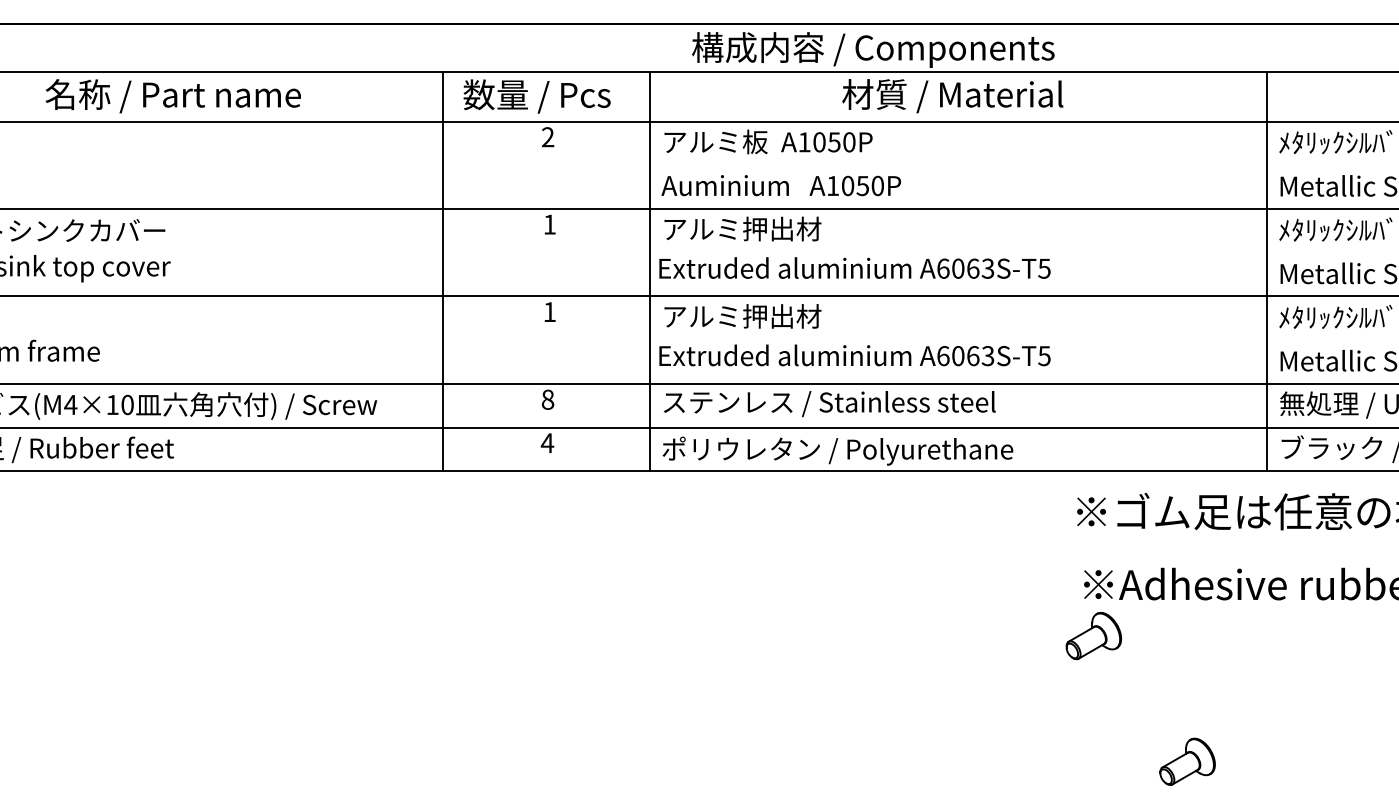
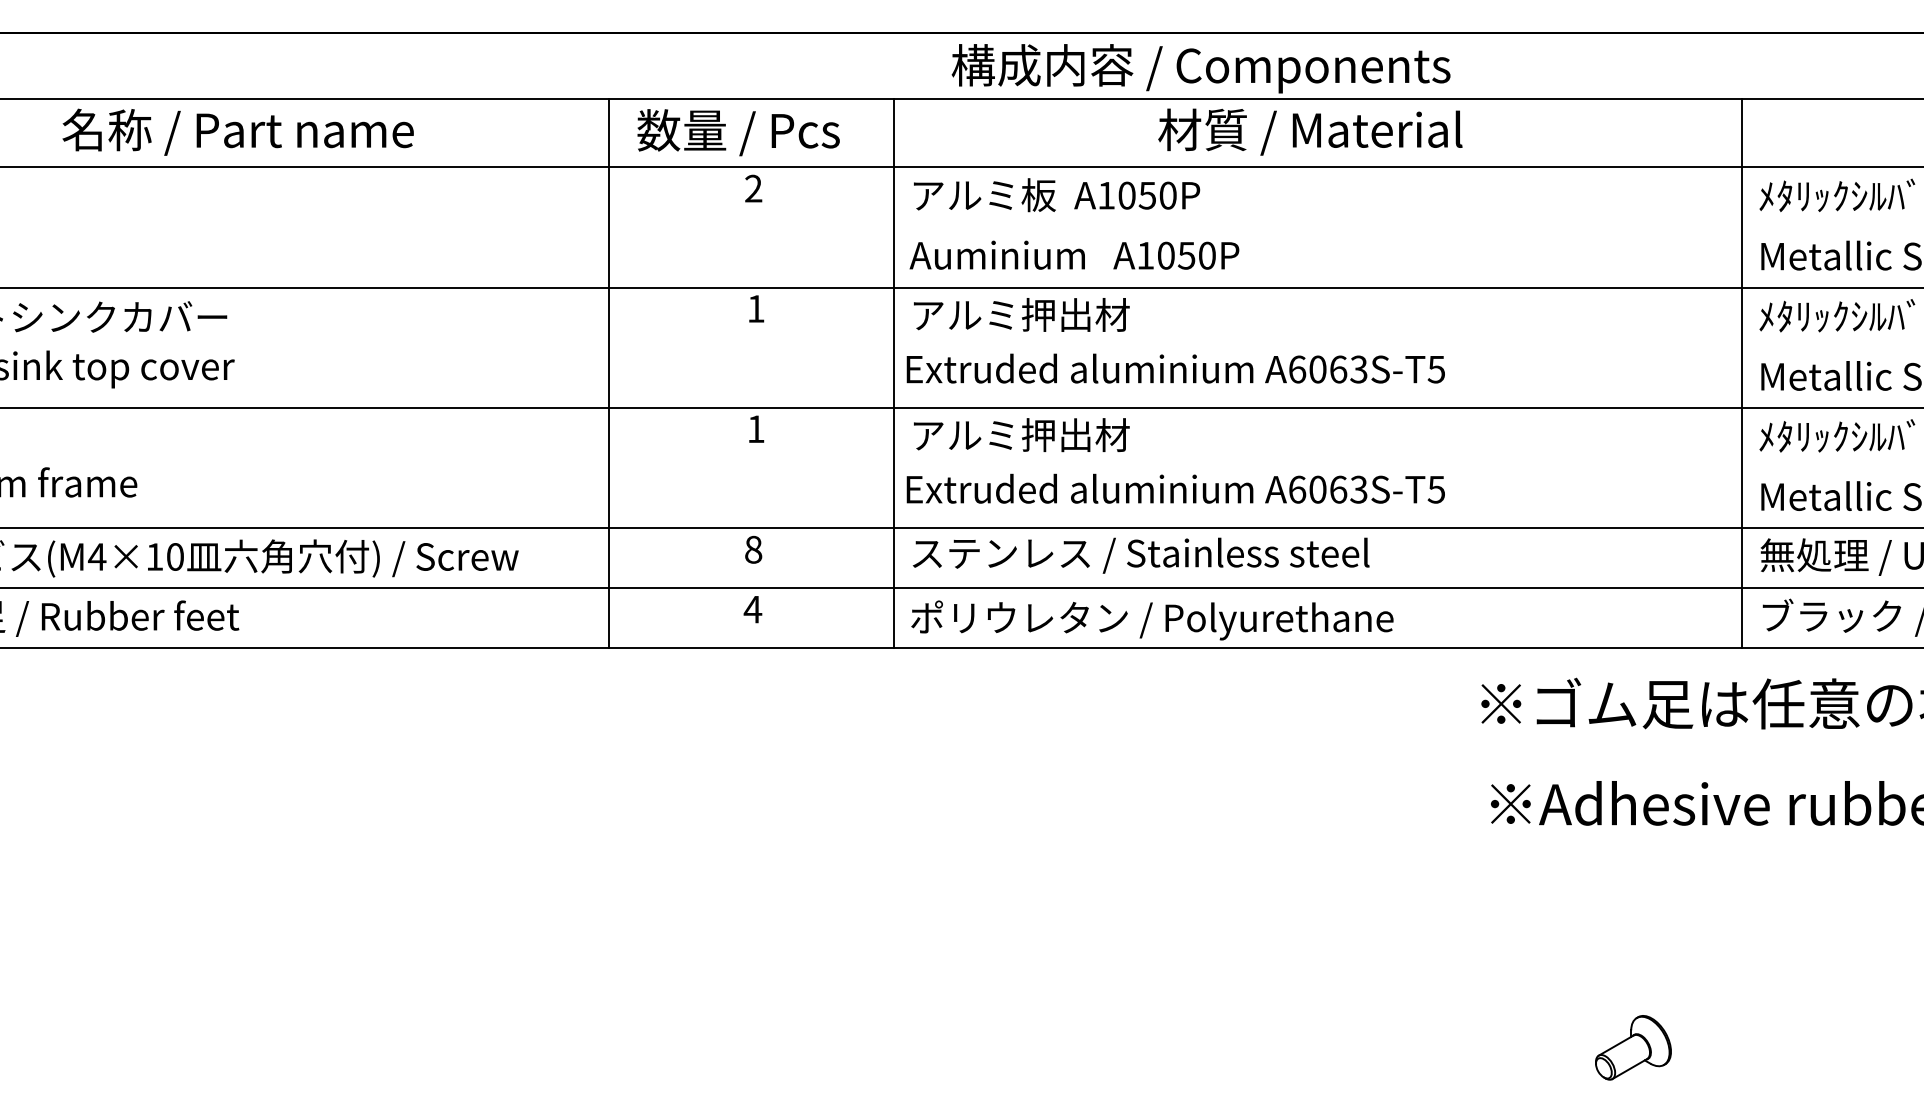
part: (1093, 635) -> (1504, 874), removed

